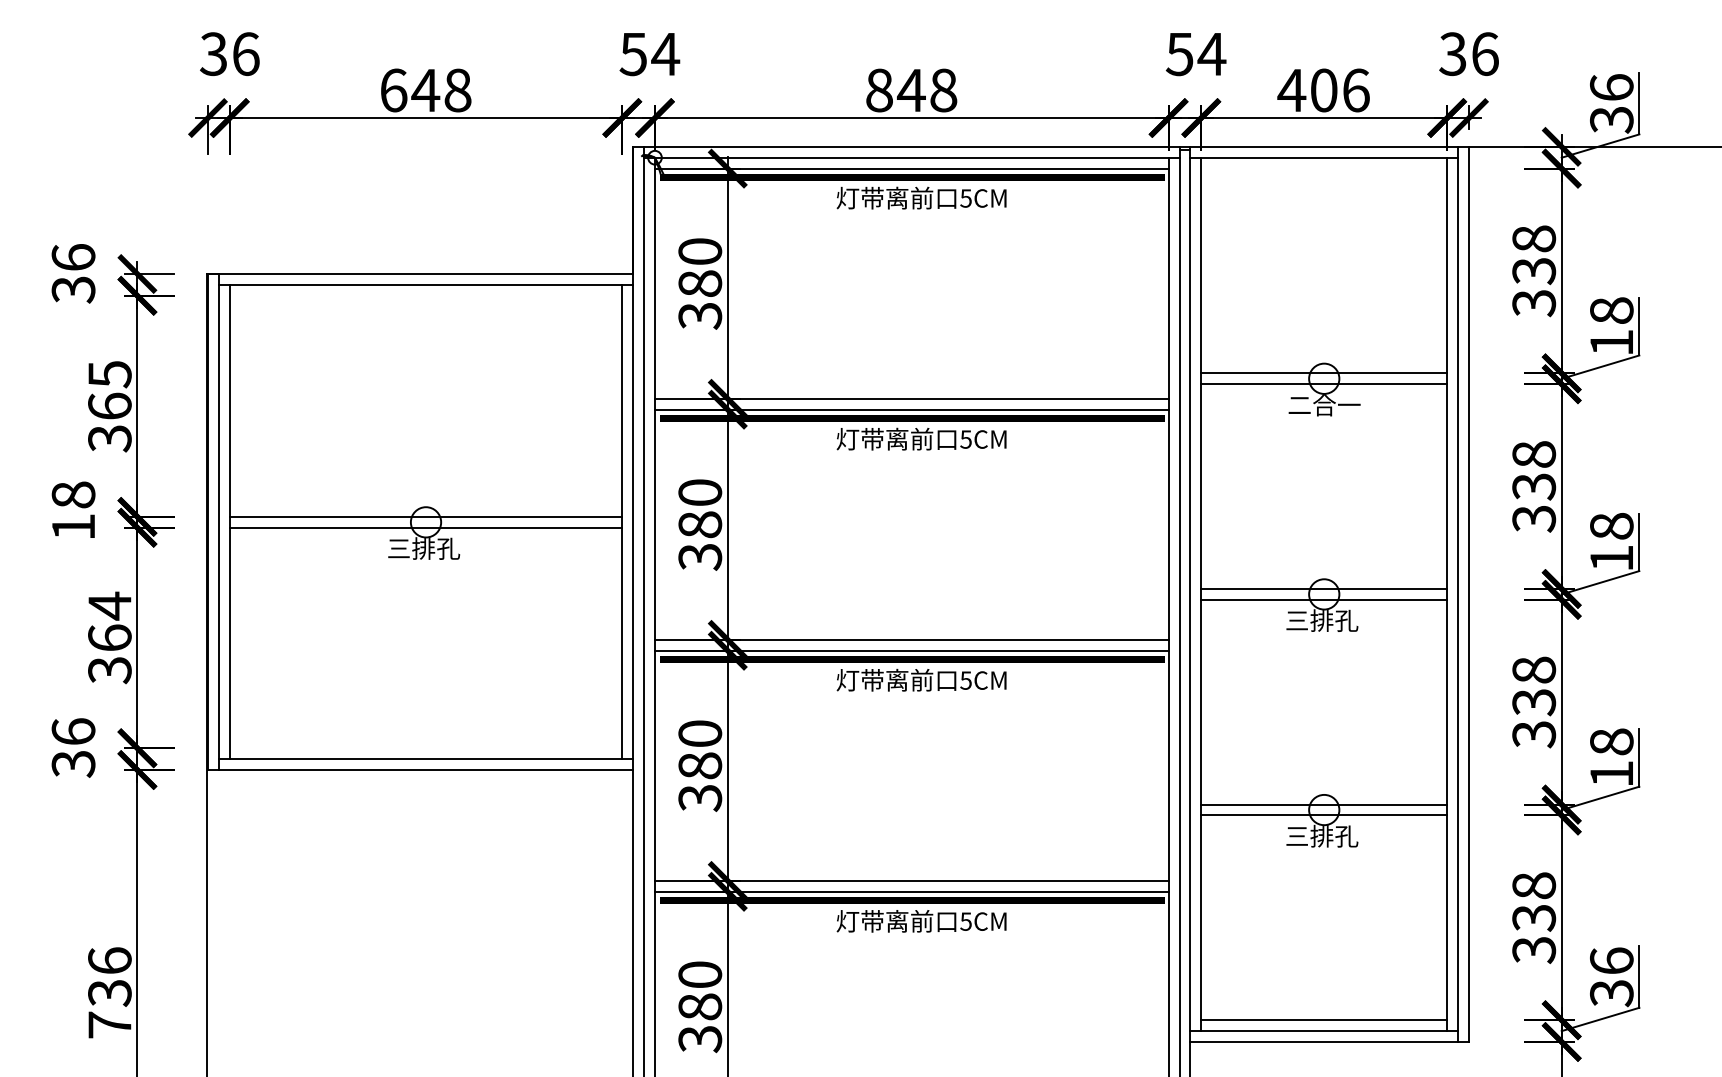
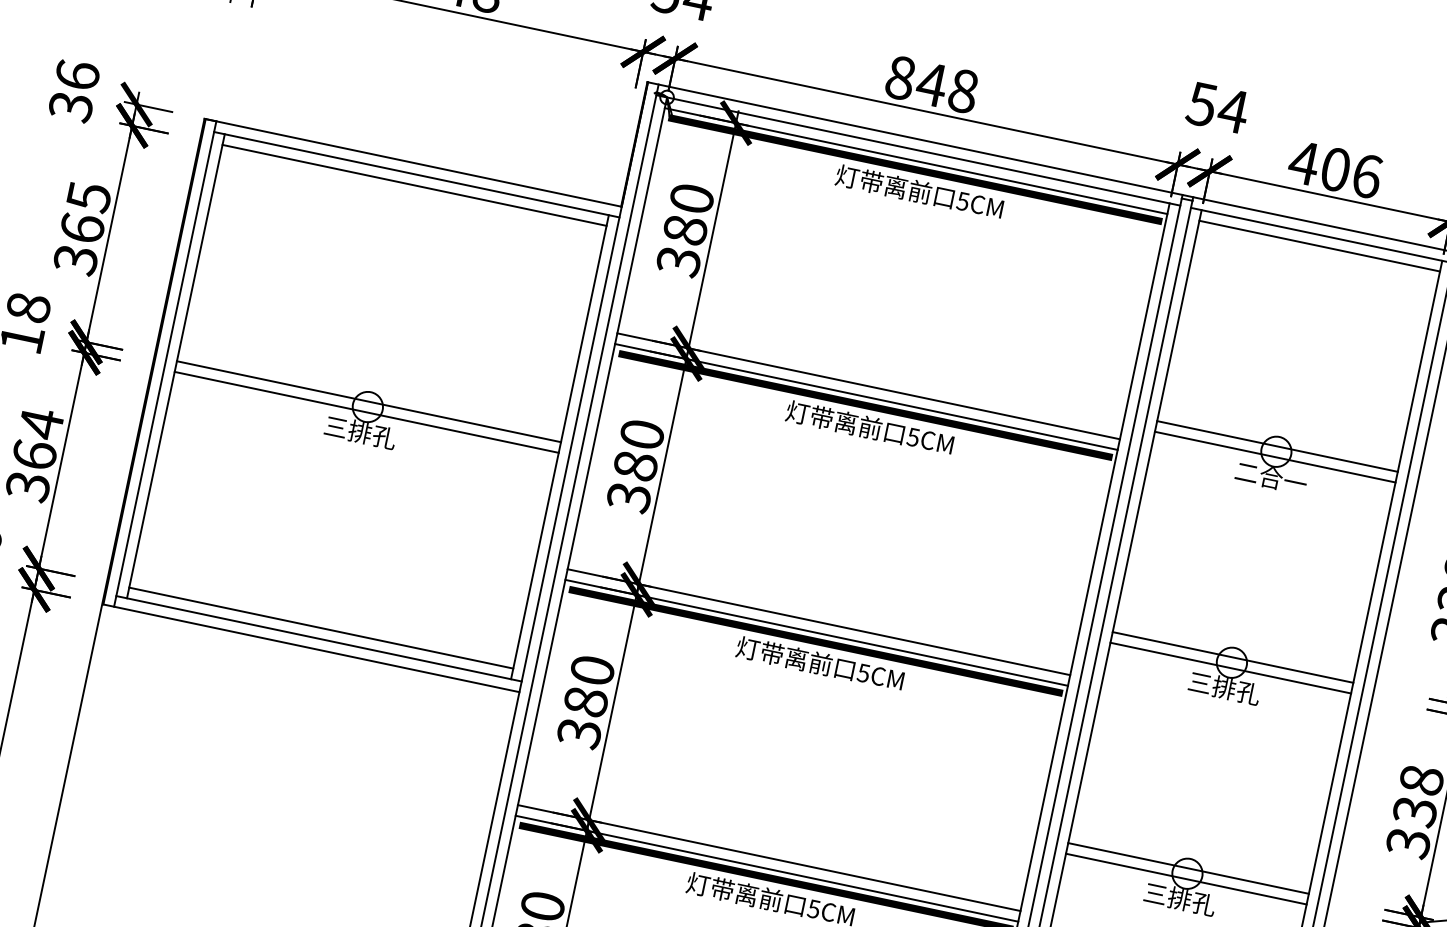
line: (1324, 168) -> (1319, 246), added
line: (425, 295) -> (414, 184), added
line: (425, 748) -> (320, 628), added

